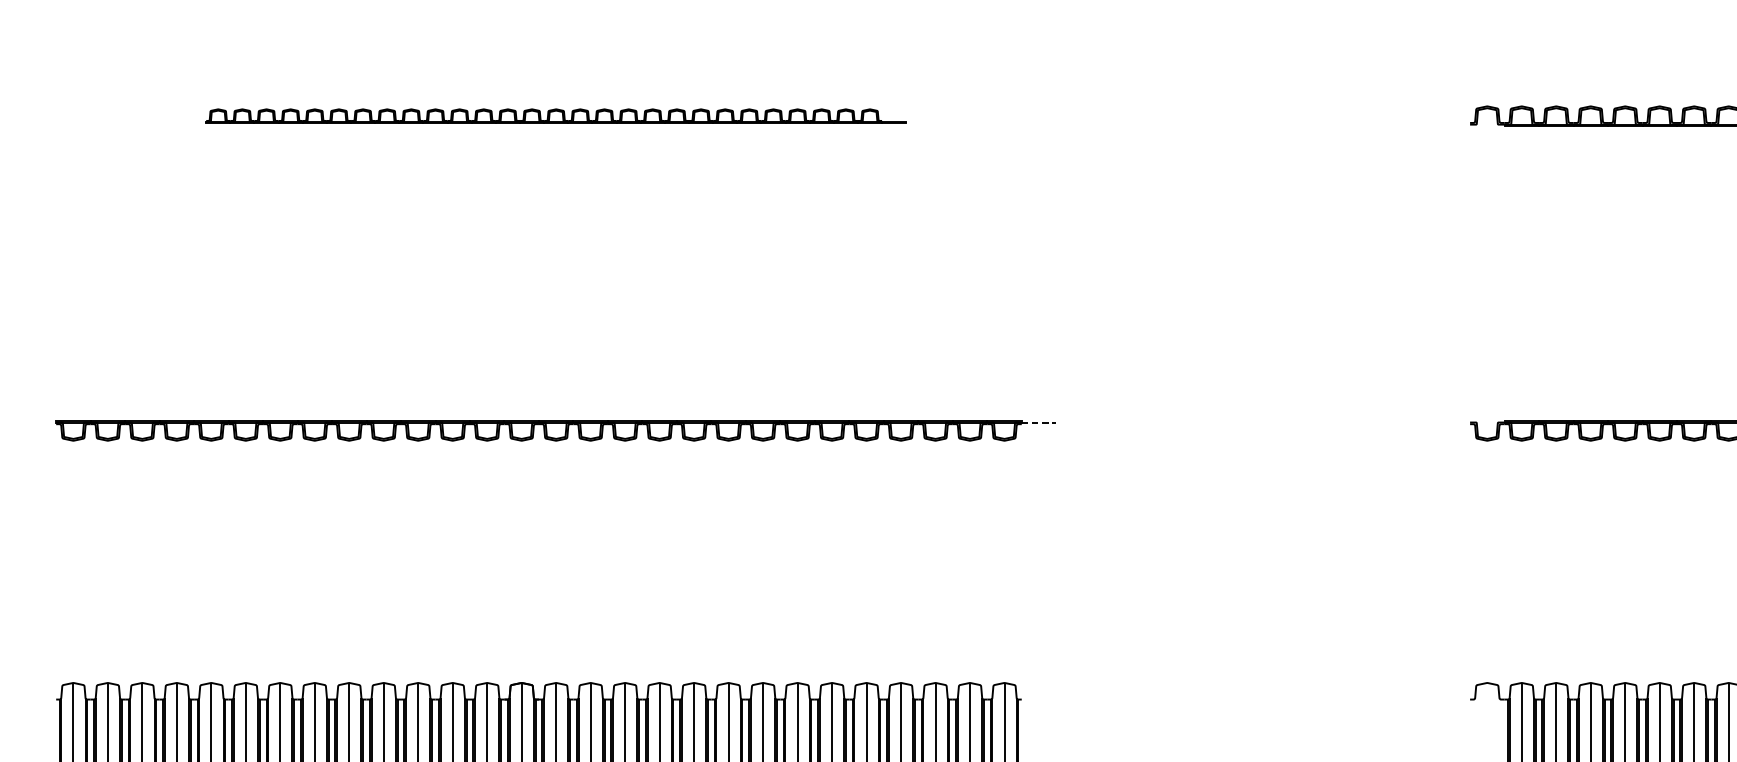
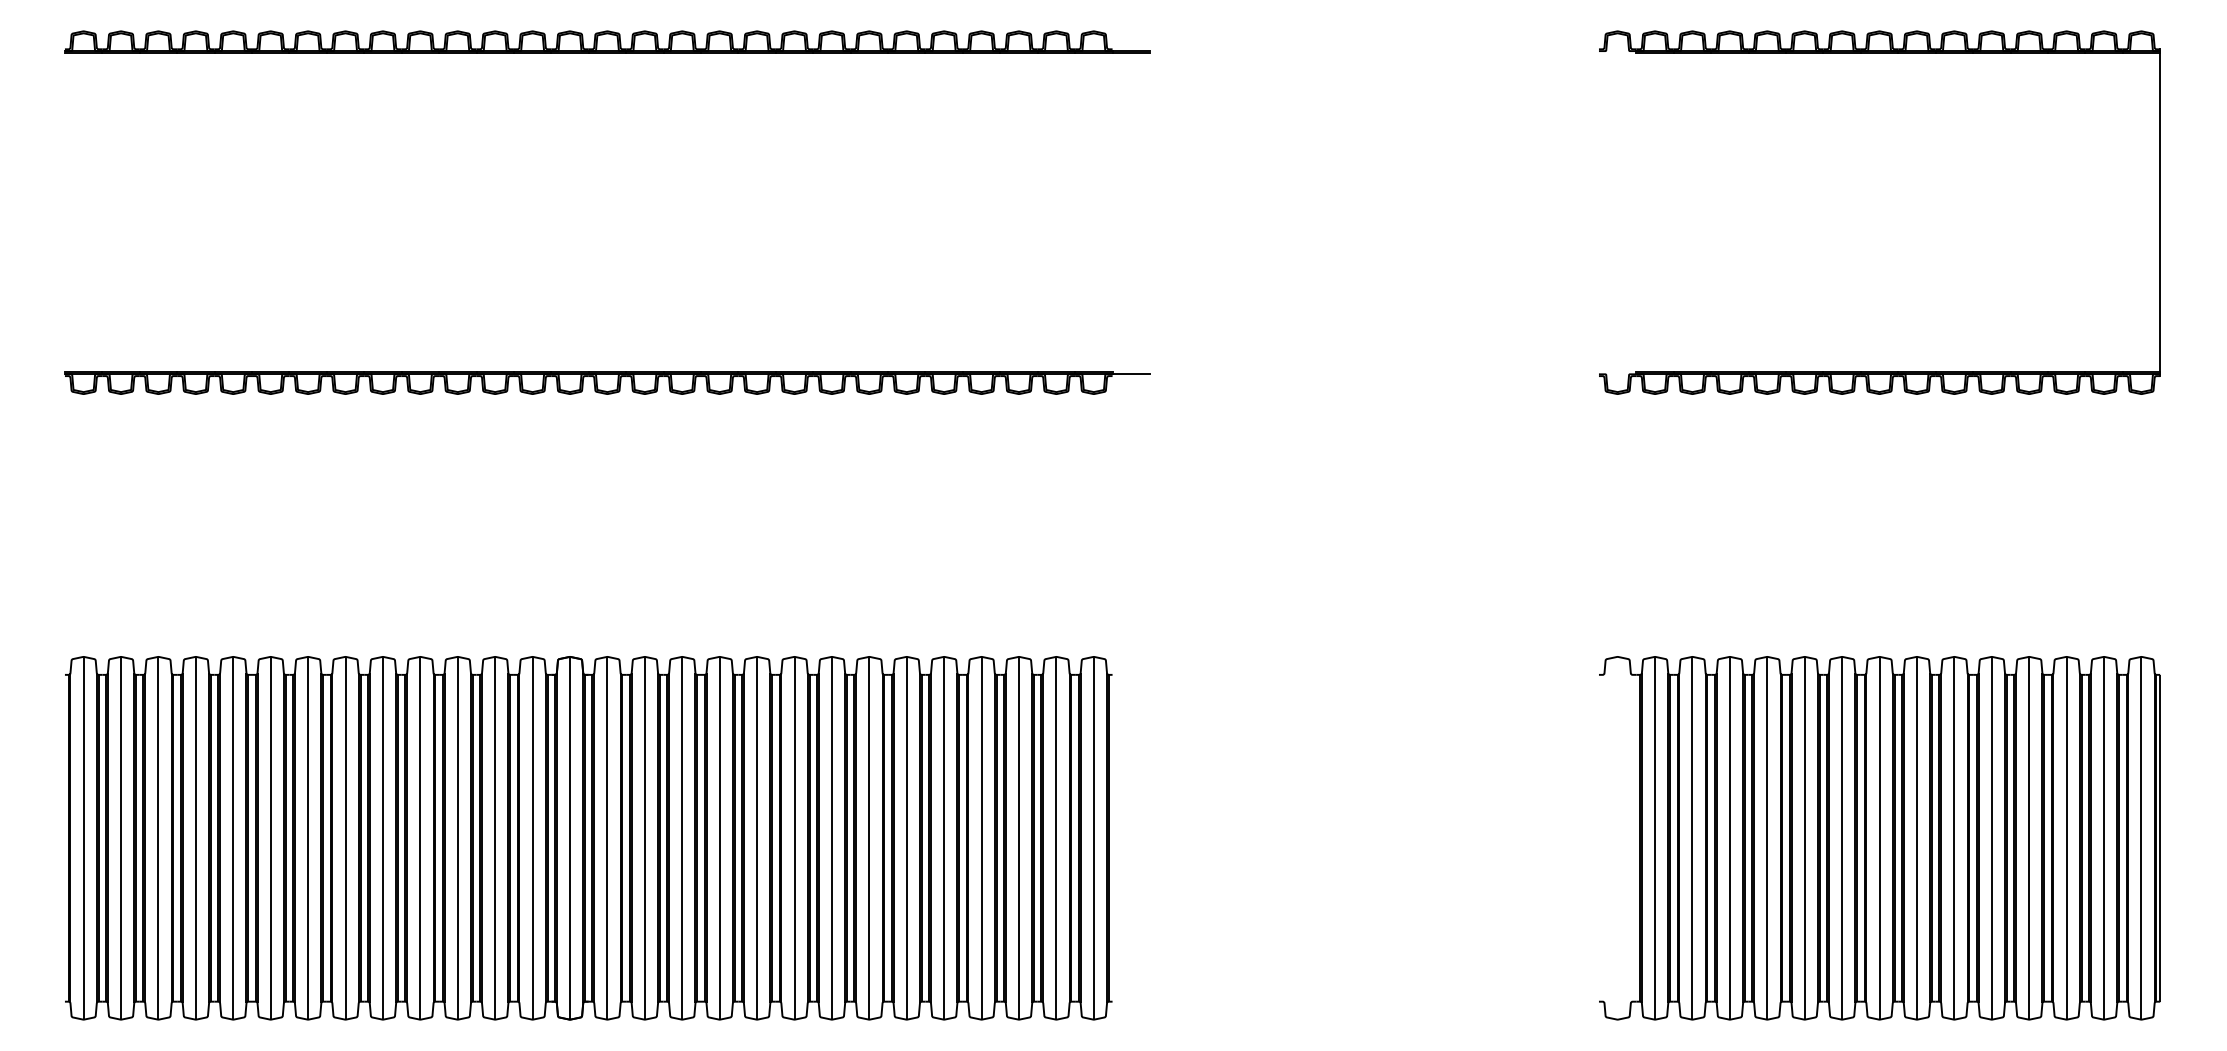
part: (556, 115) -> (607, 41), size x1.43
line: (1039, 422) -> (1131, 374), dashed -> solid

